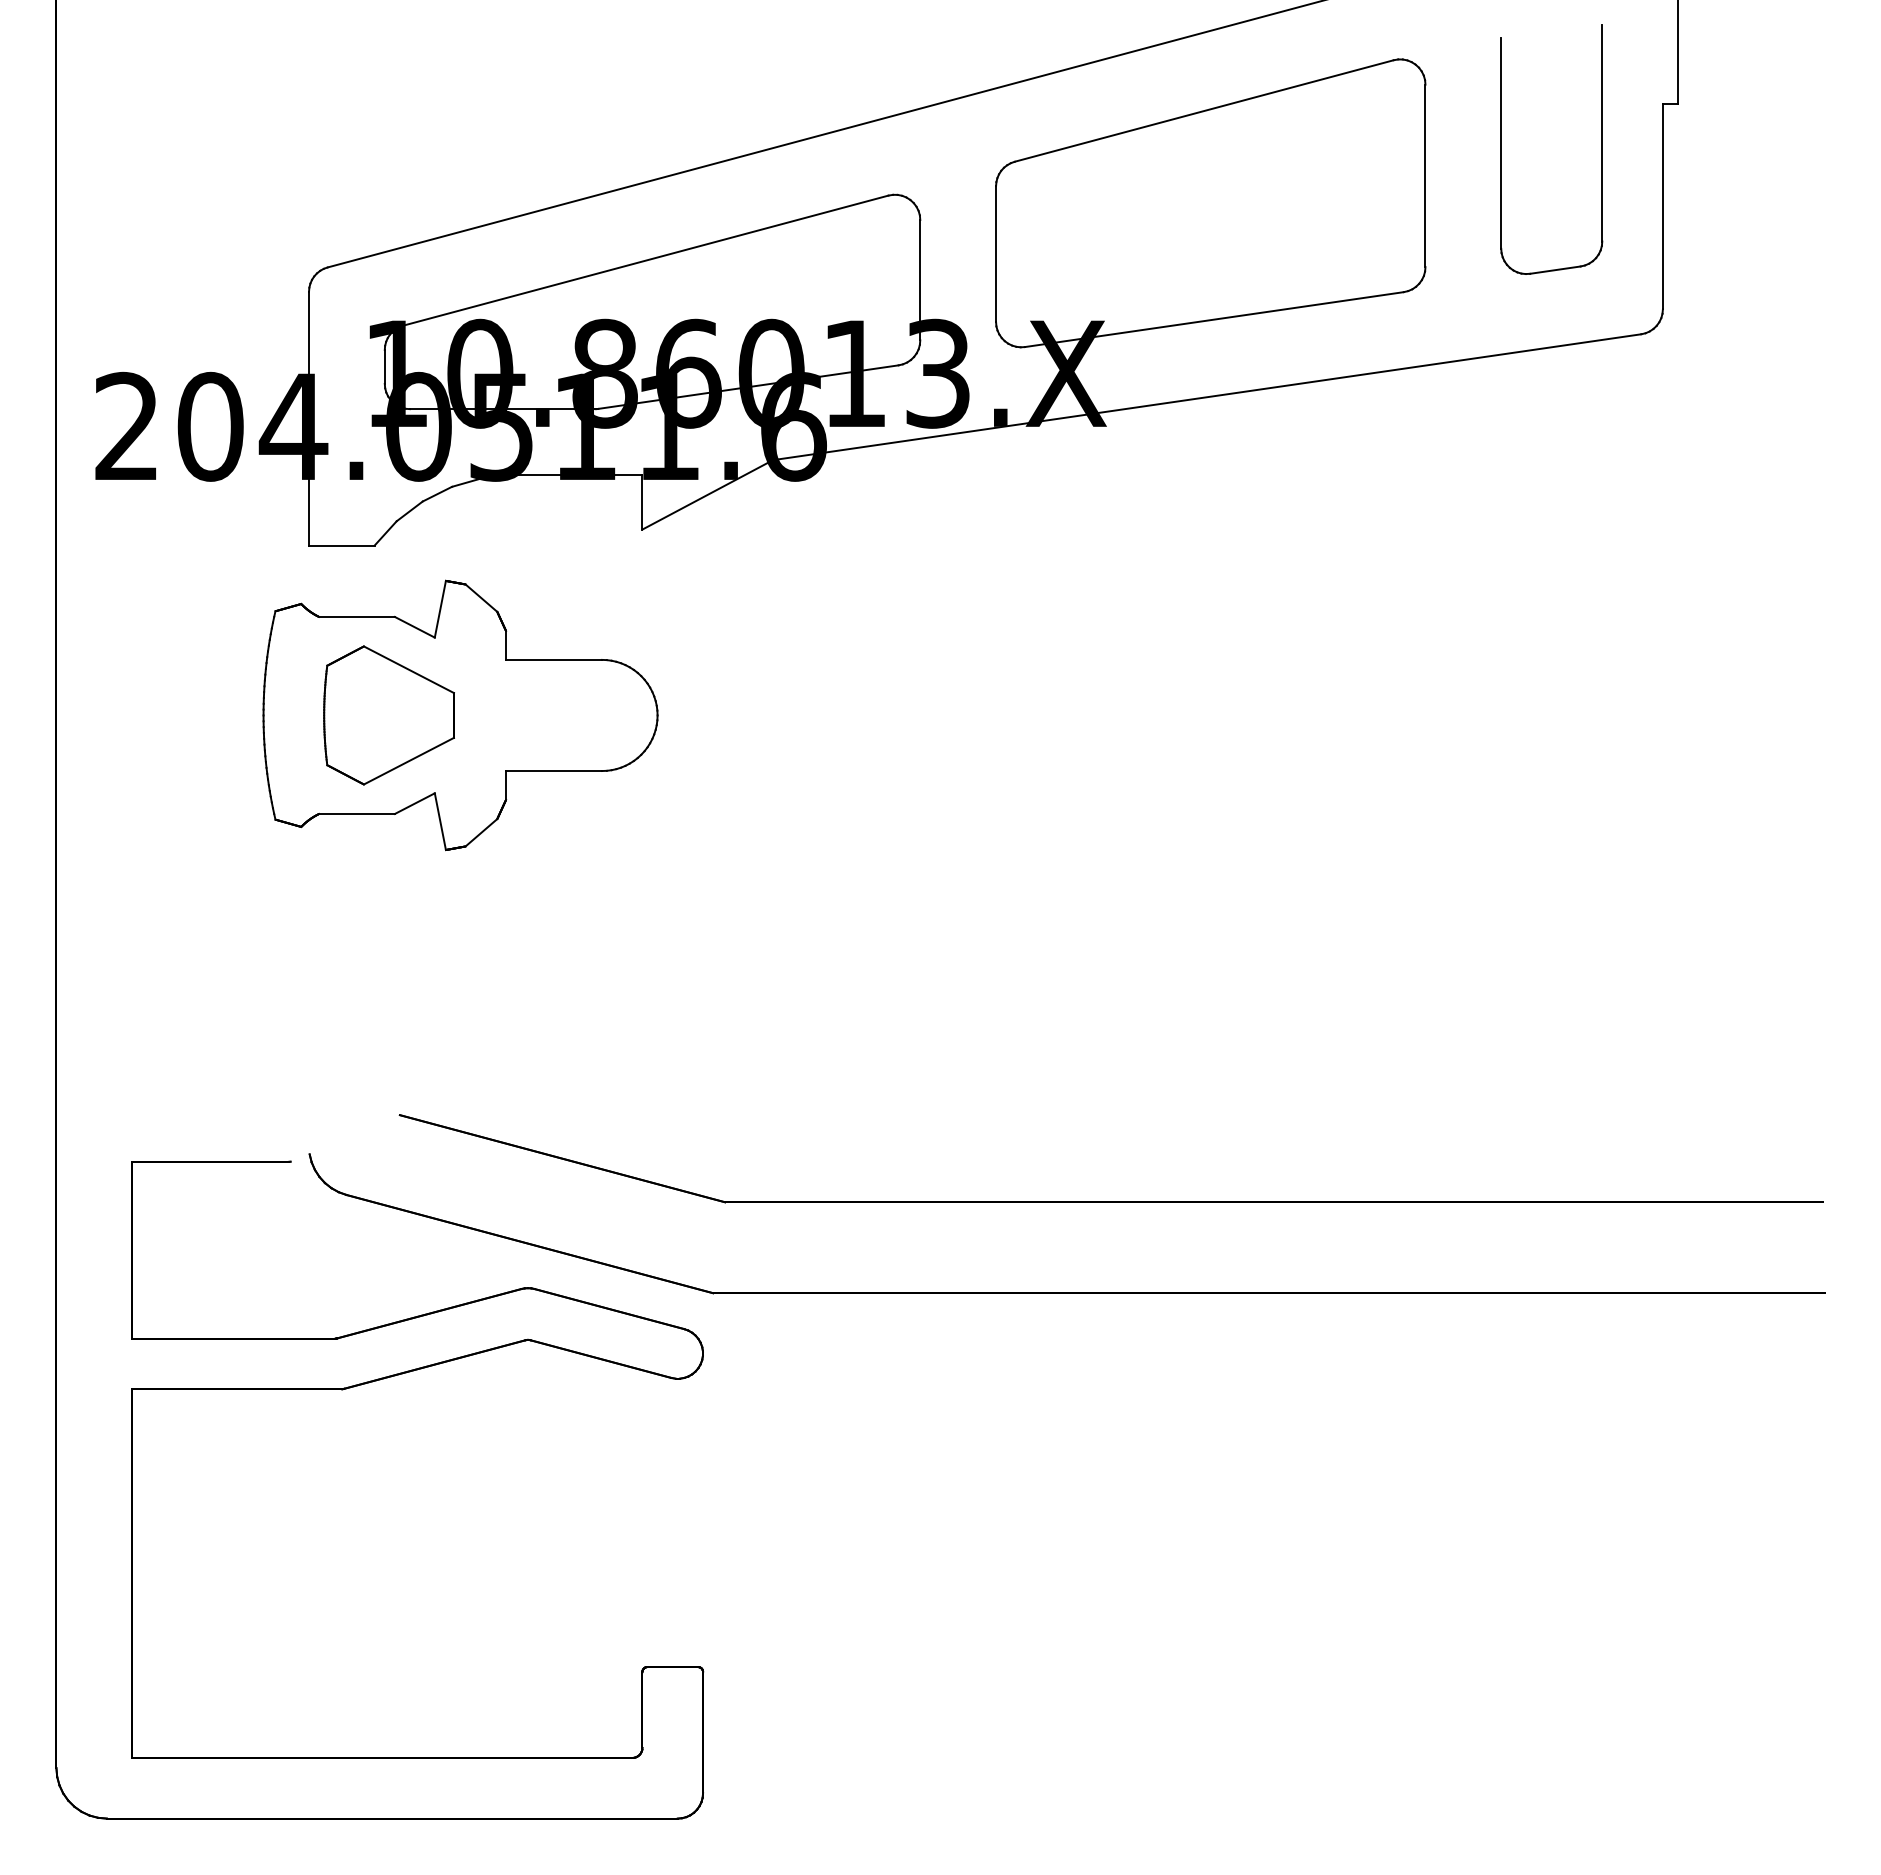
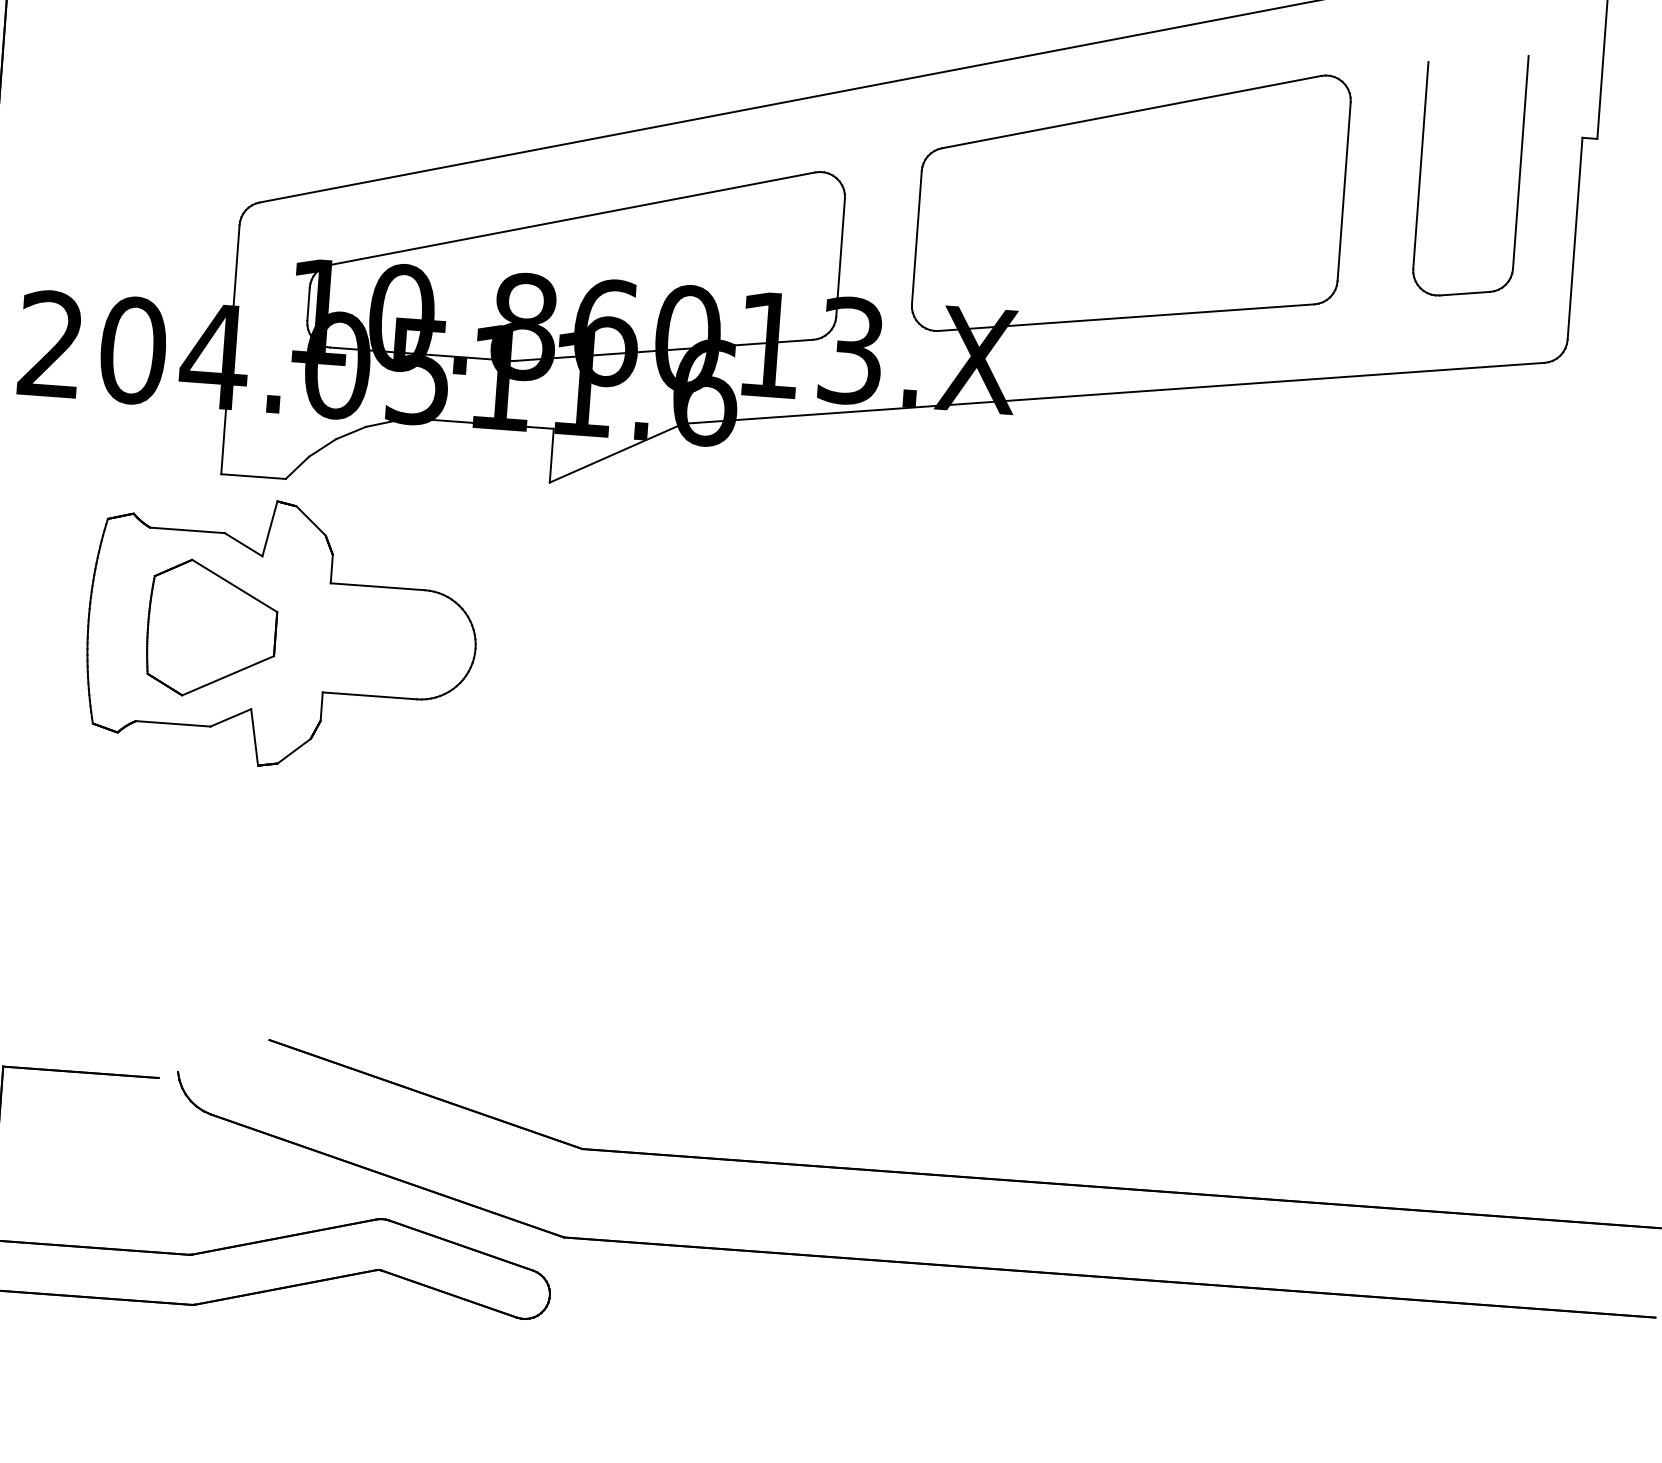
part: (460, 715) -> (282, 634), moved

